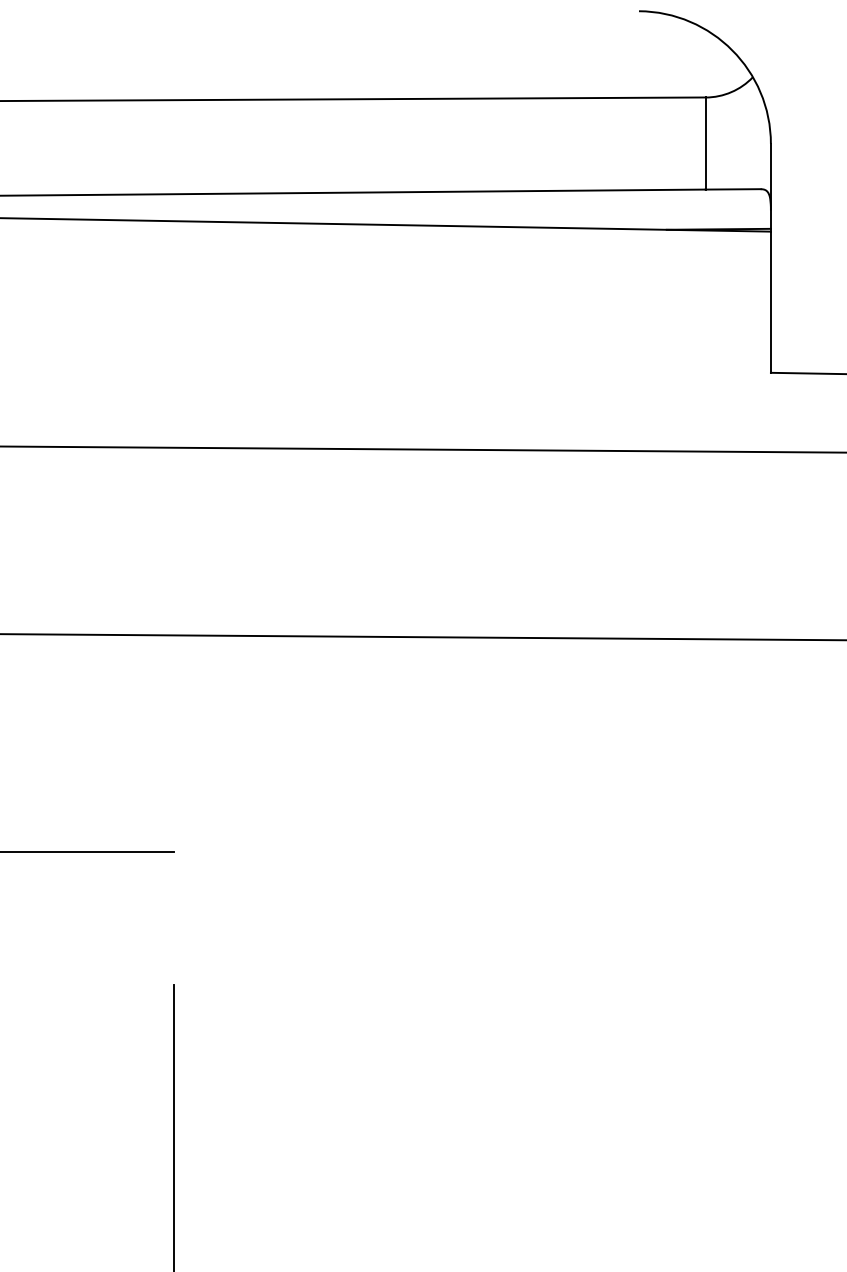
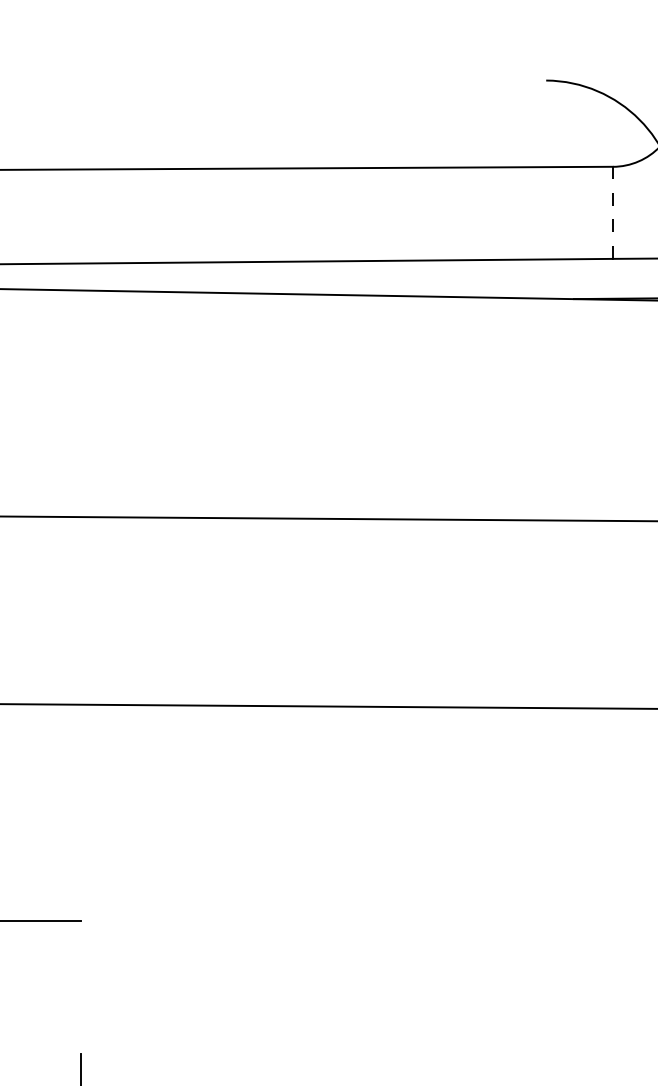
line: (705, 143) -> (612, 212), solid -> dashed

